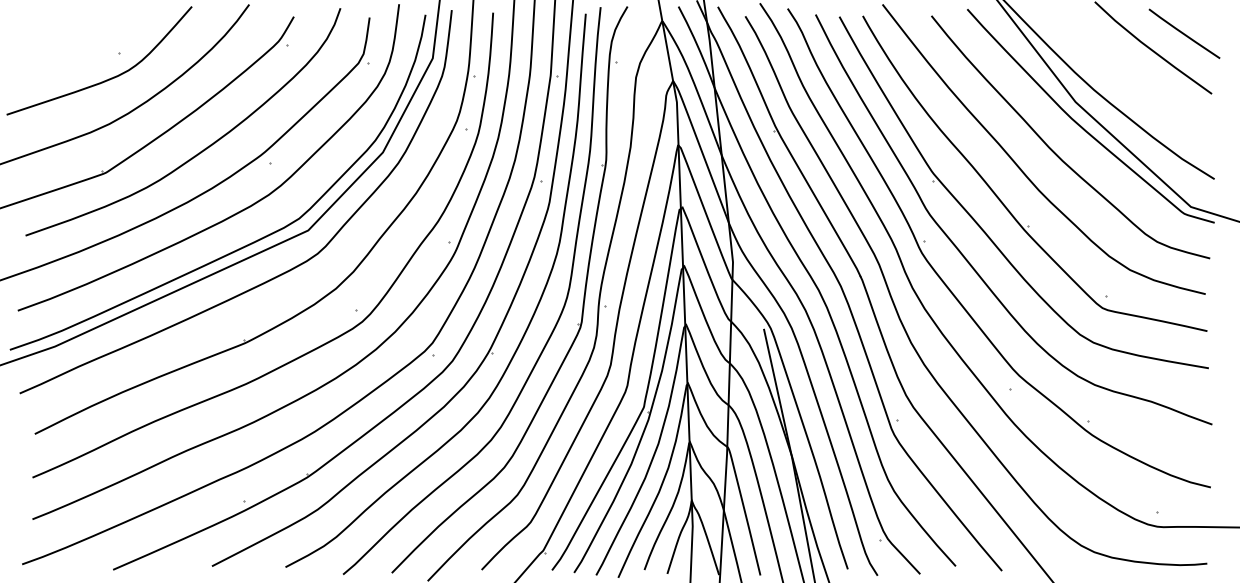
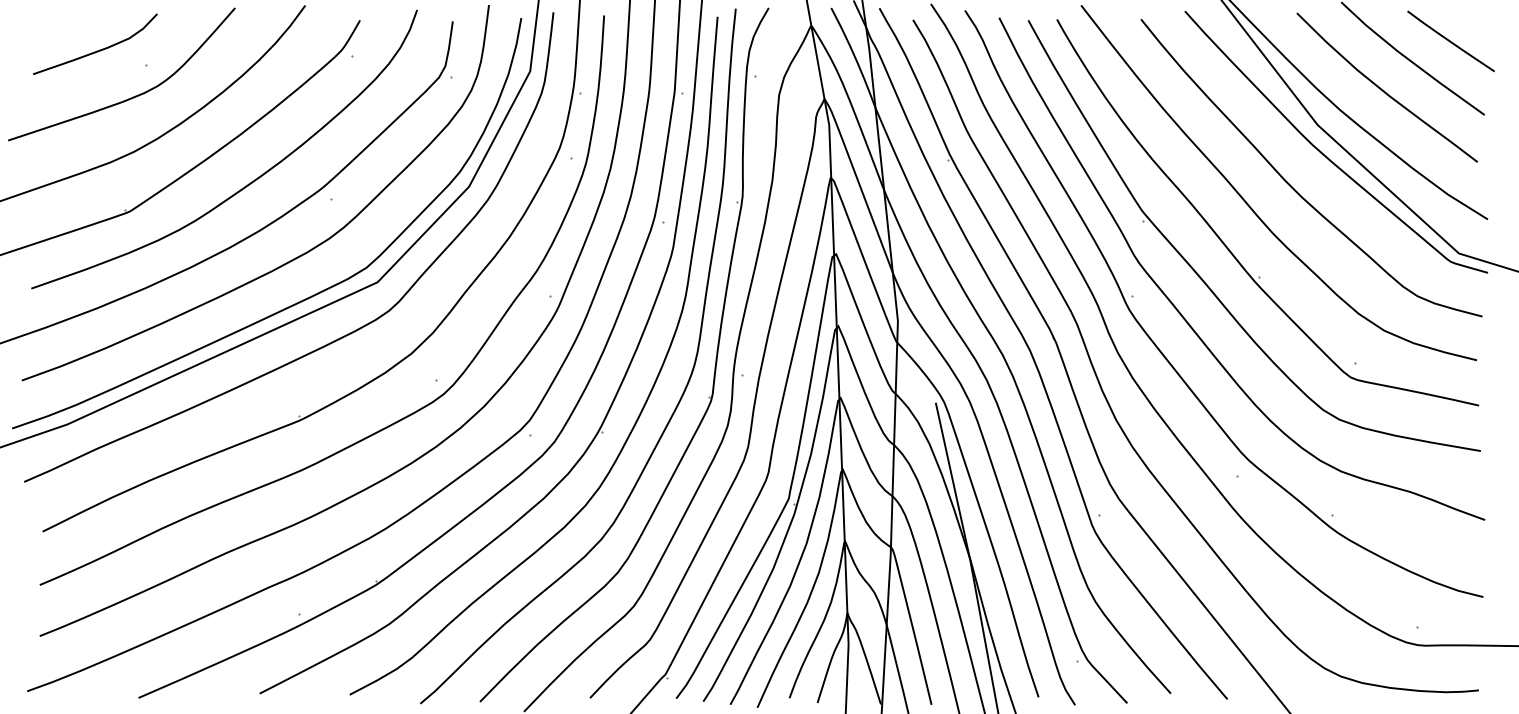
curve: (80, 40) -> (98, 49), added
curve: (1129, 73) -> (1383, 89), added

